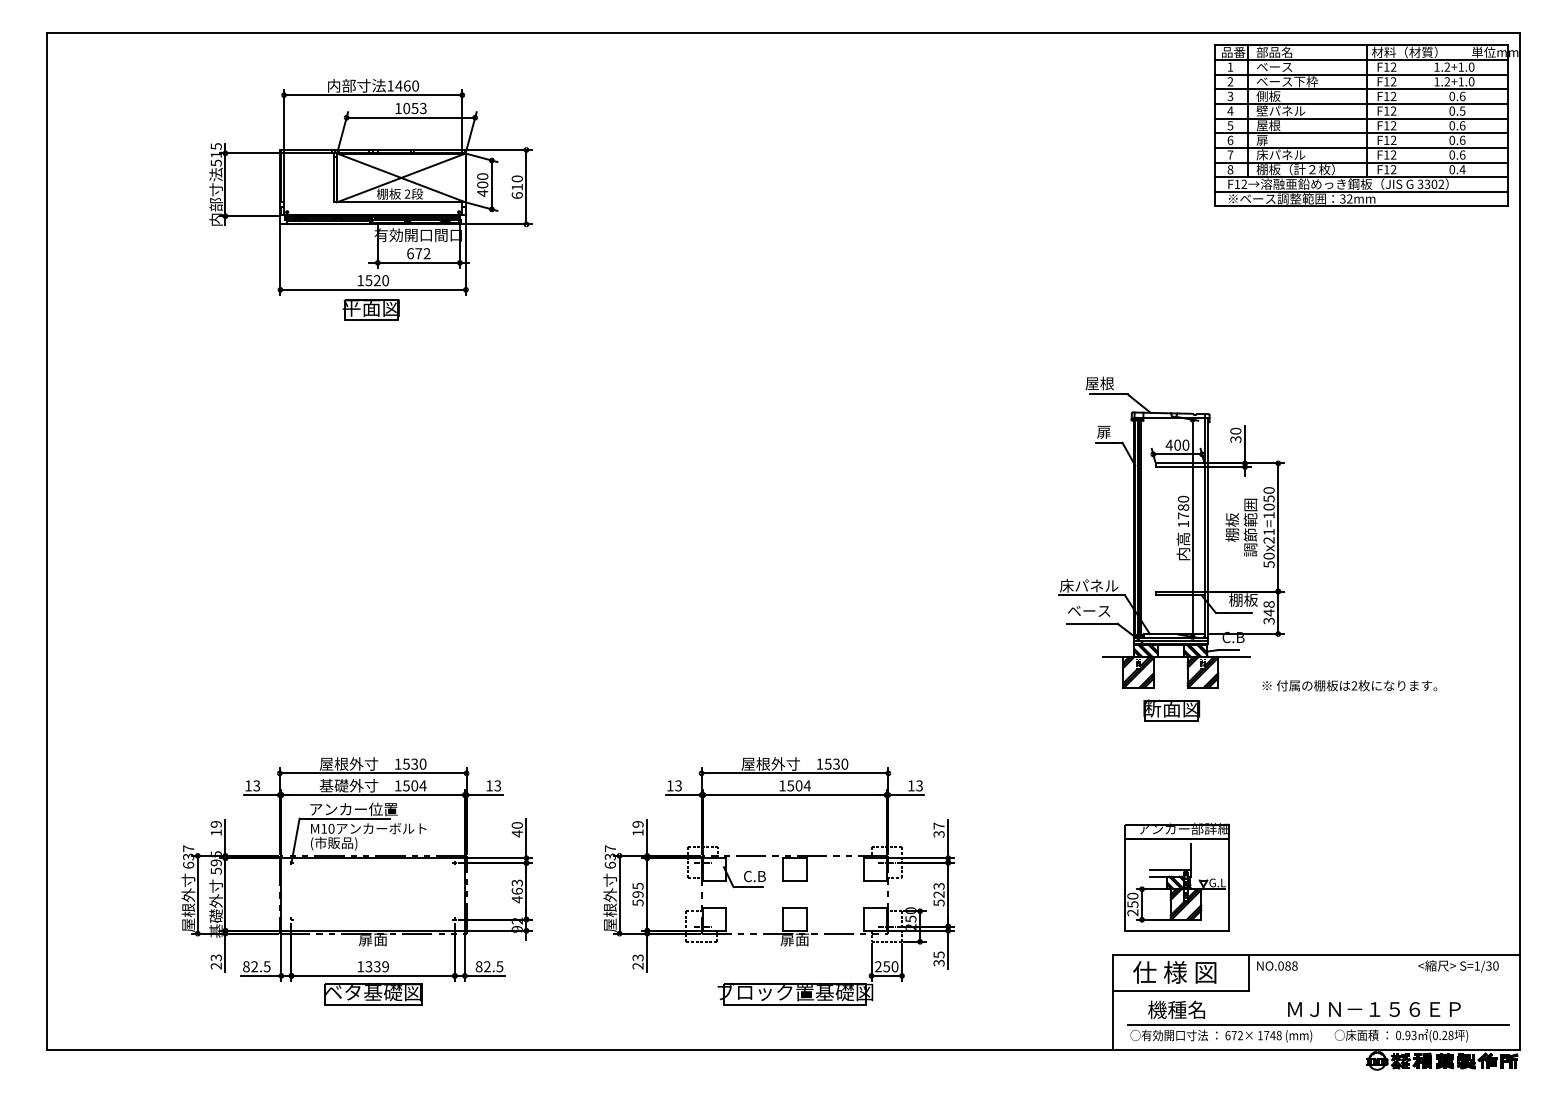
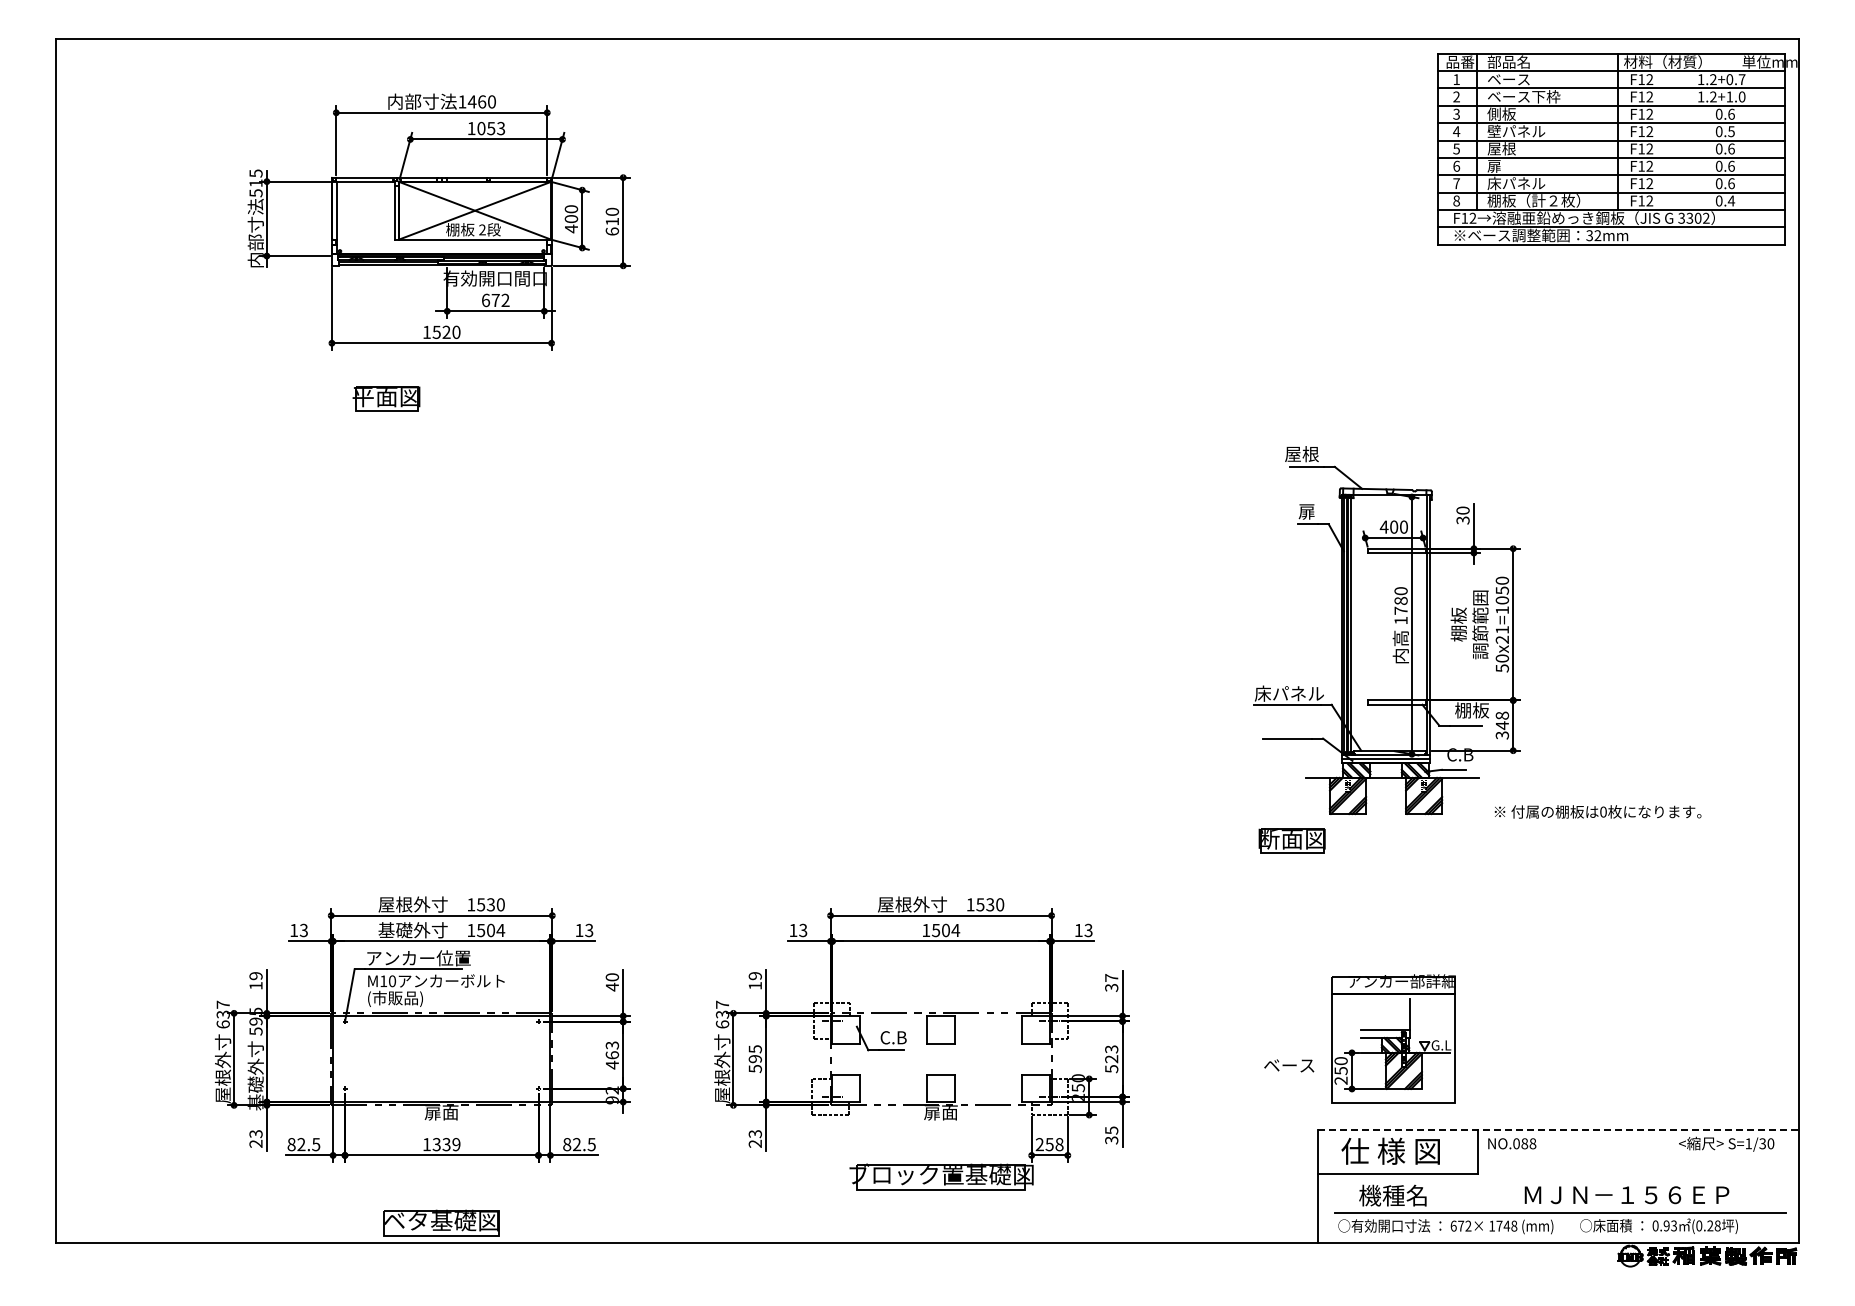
text: (1466, 67) -> (1735, 79), 1.2+1.0 -> 1.2+0.7
part: (371, 309) -> (386, 398), moved
text: (1089, 611) -> (1289, 1065), moved
text: (1354, 685) -> (1603, 811), 2 -> 0
part: (1171, 709) -> (1291, 840), moved
line: (1316, 954) -> (1558, 1130), solid -> dashed
text: (895, 966) -> (1059, 1144), 250 -> 258
part: (372, 993) -> (441, 1222), moved

